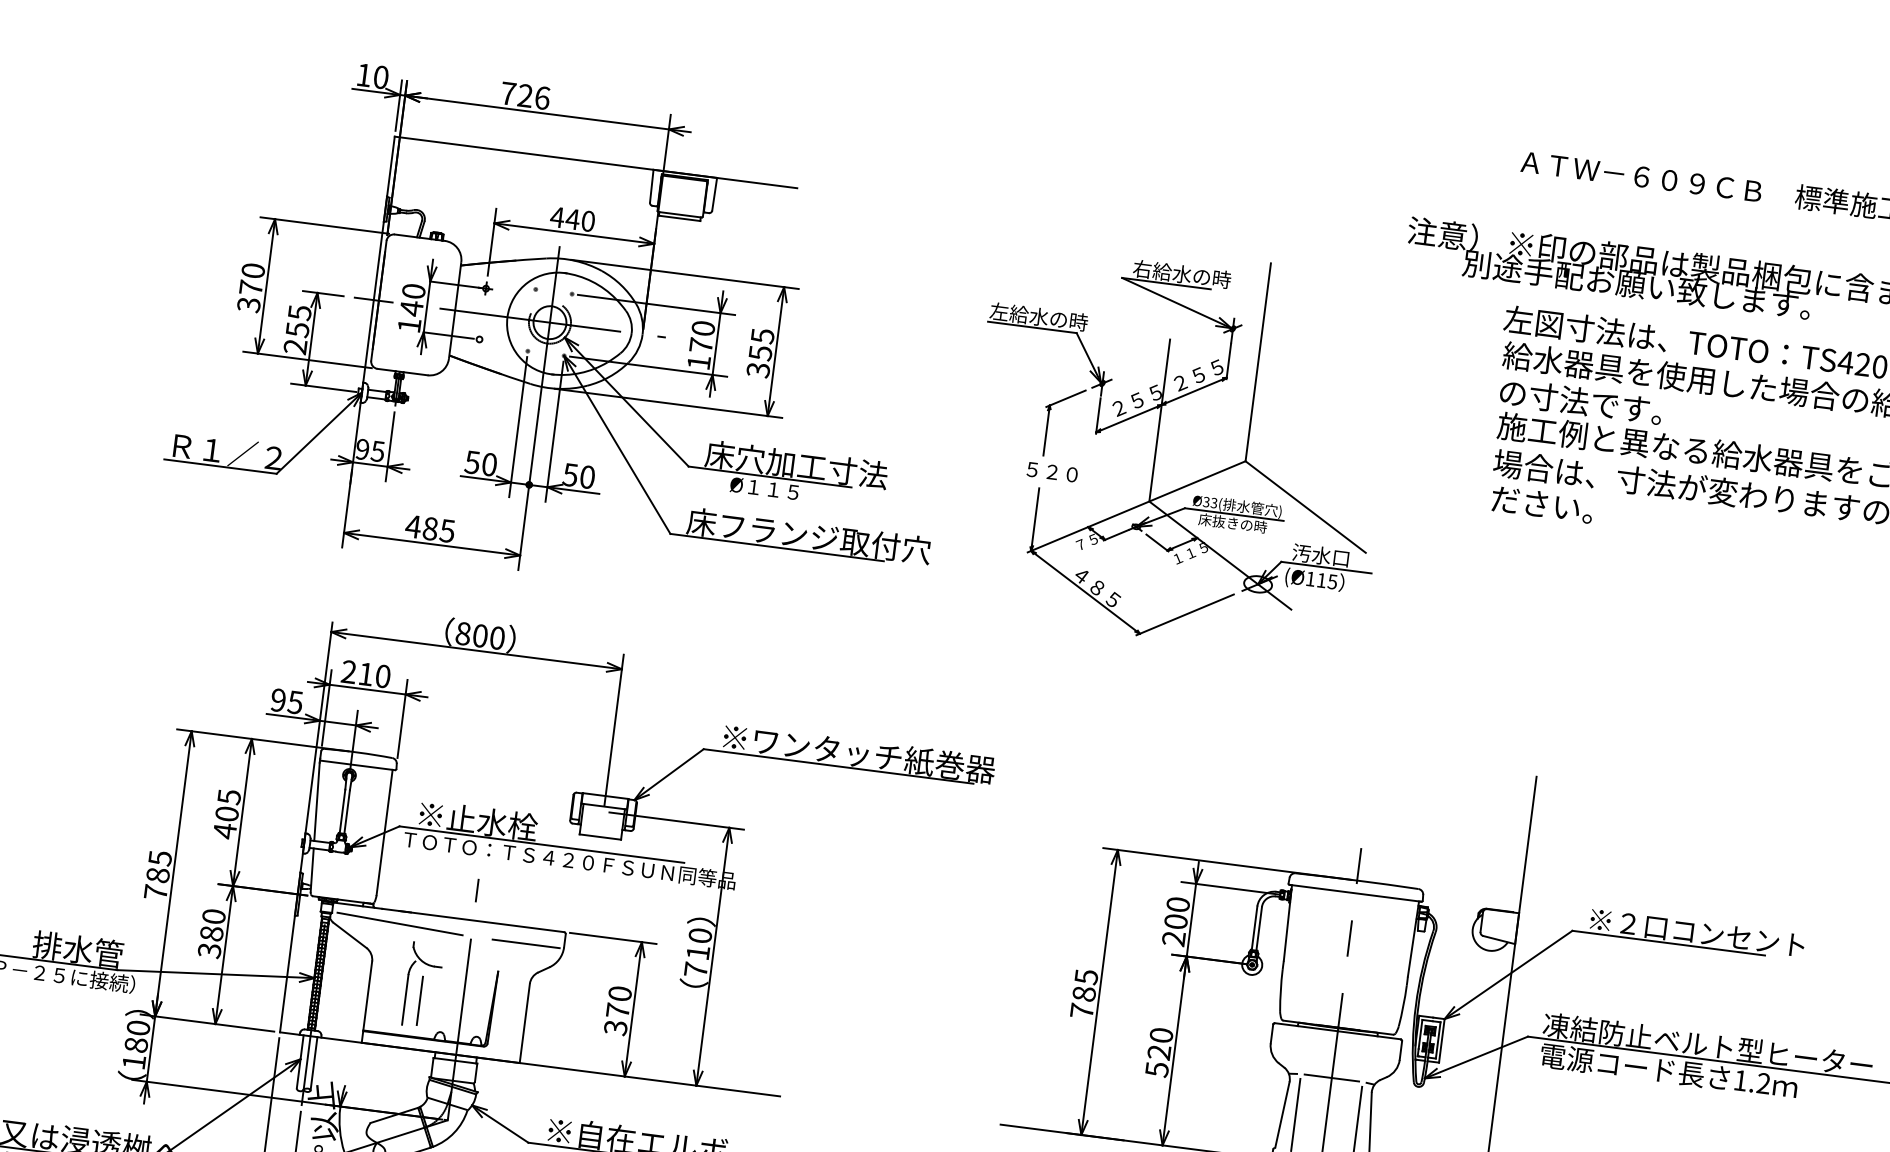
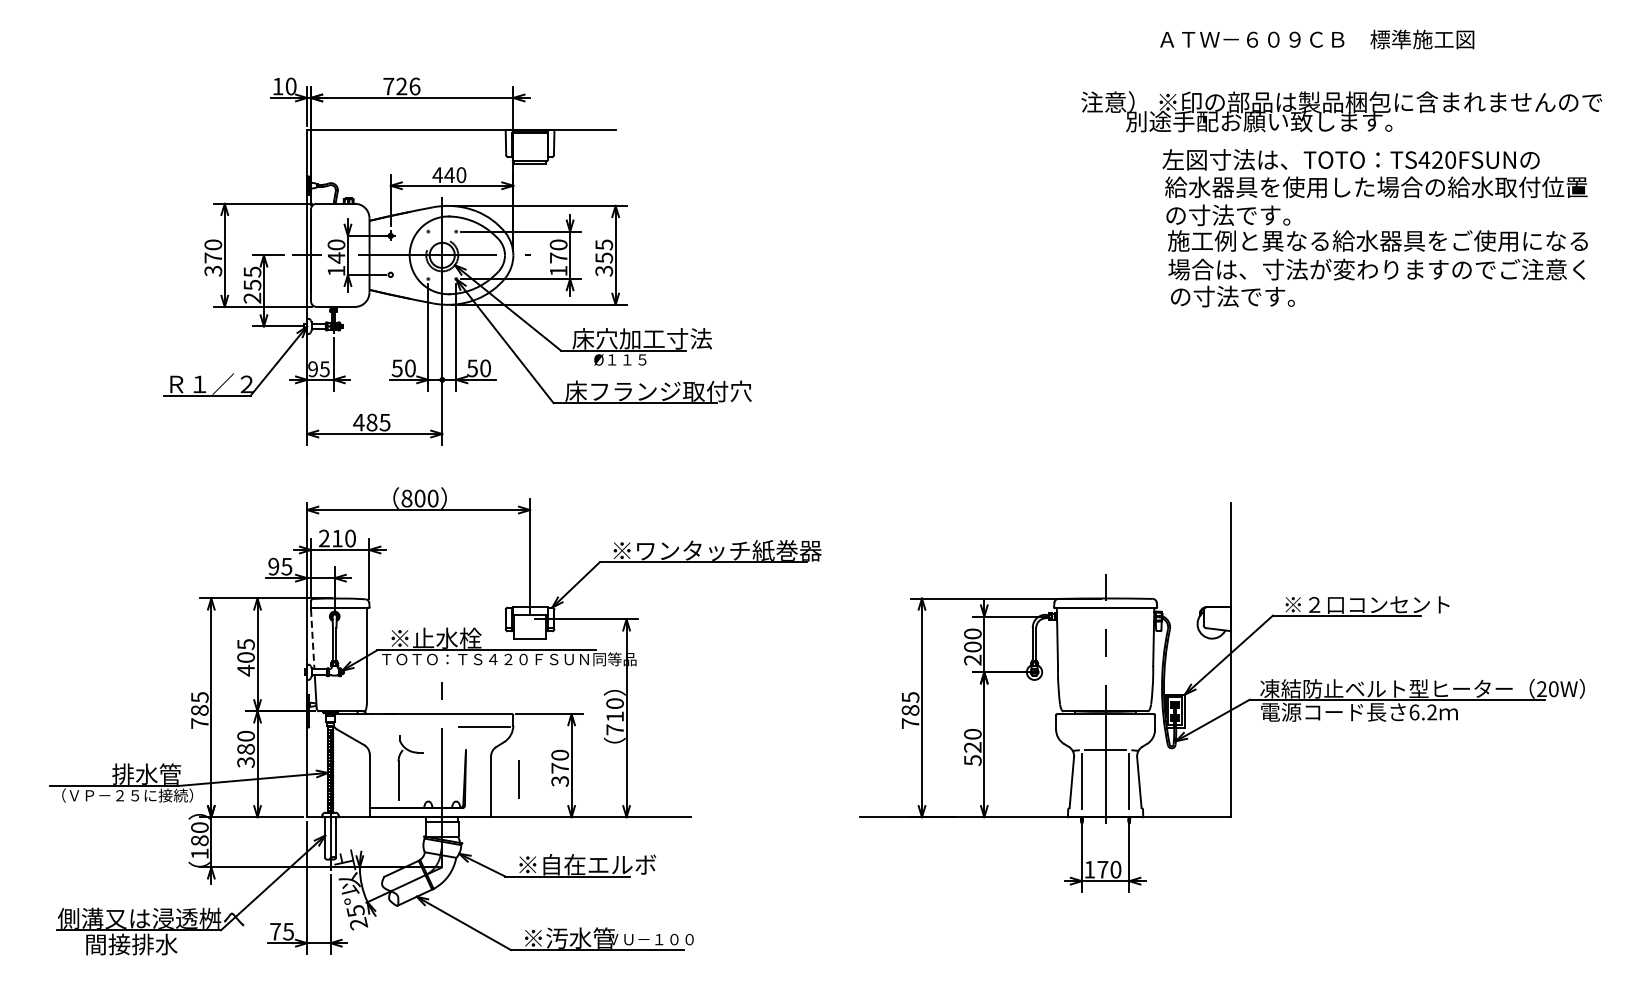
part: (1157, 443) -> (912, 287), removed
text: (1572, 508) -> (1232, 296), ださい。 -> の寸法です。
line: (316, 801) -> (312, 639), solid -> dashed
line: (399, 923) -> (386, 723), removed
line: (419, 1000) -> (518, 779), moved
text: (1740, 1080) -> (1414, 712), 1.2 -> 6.2

